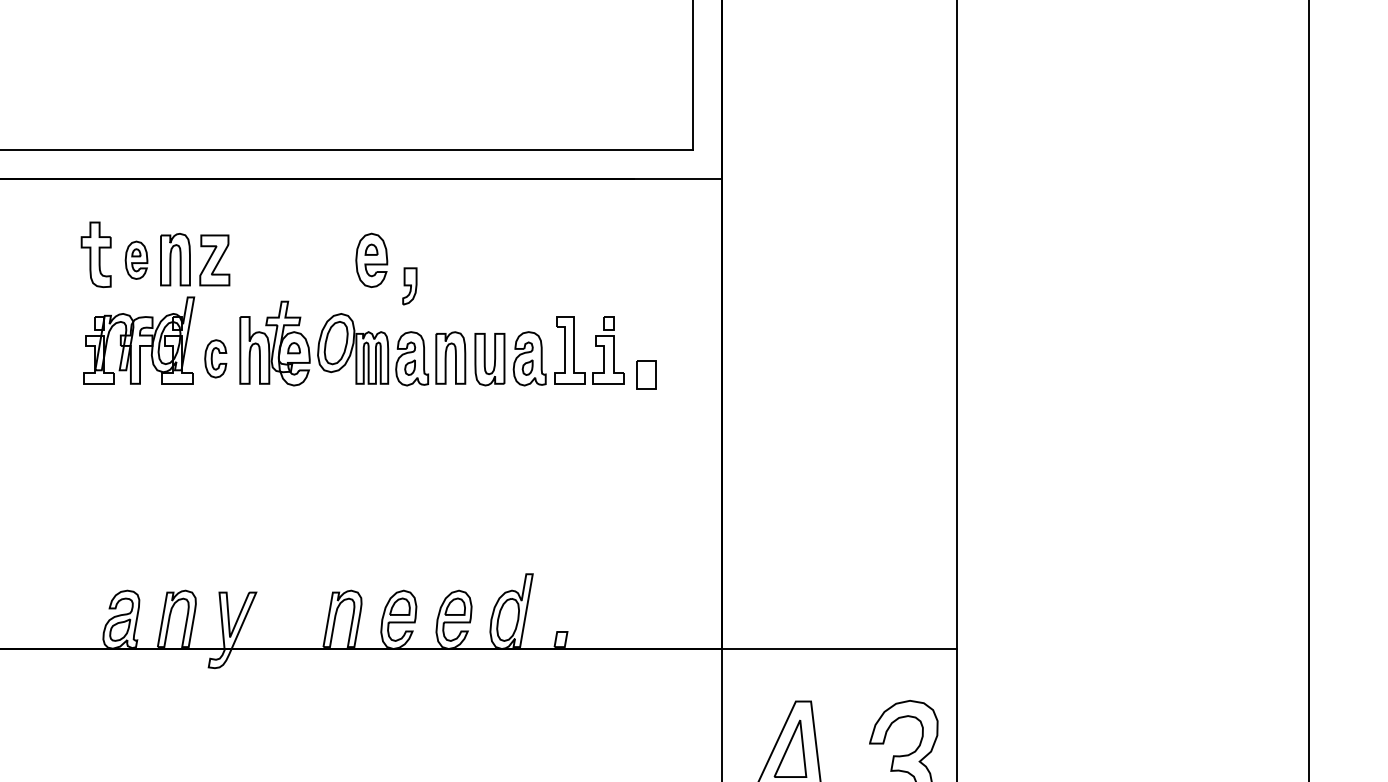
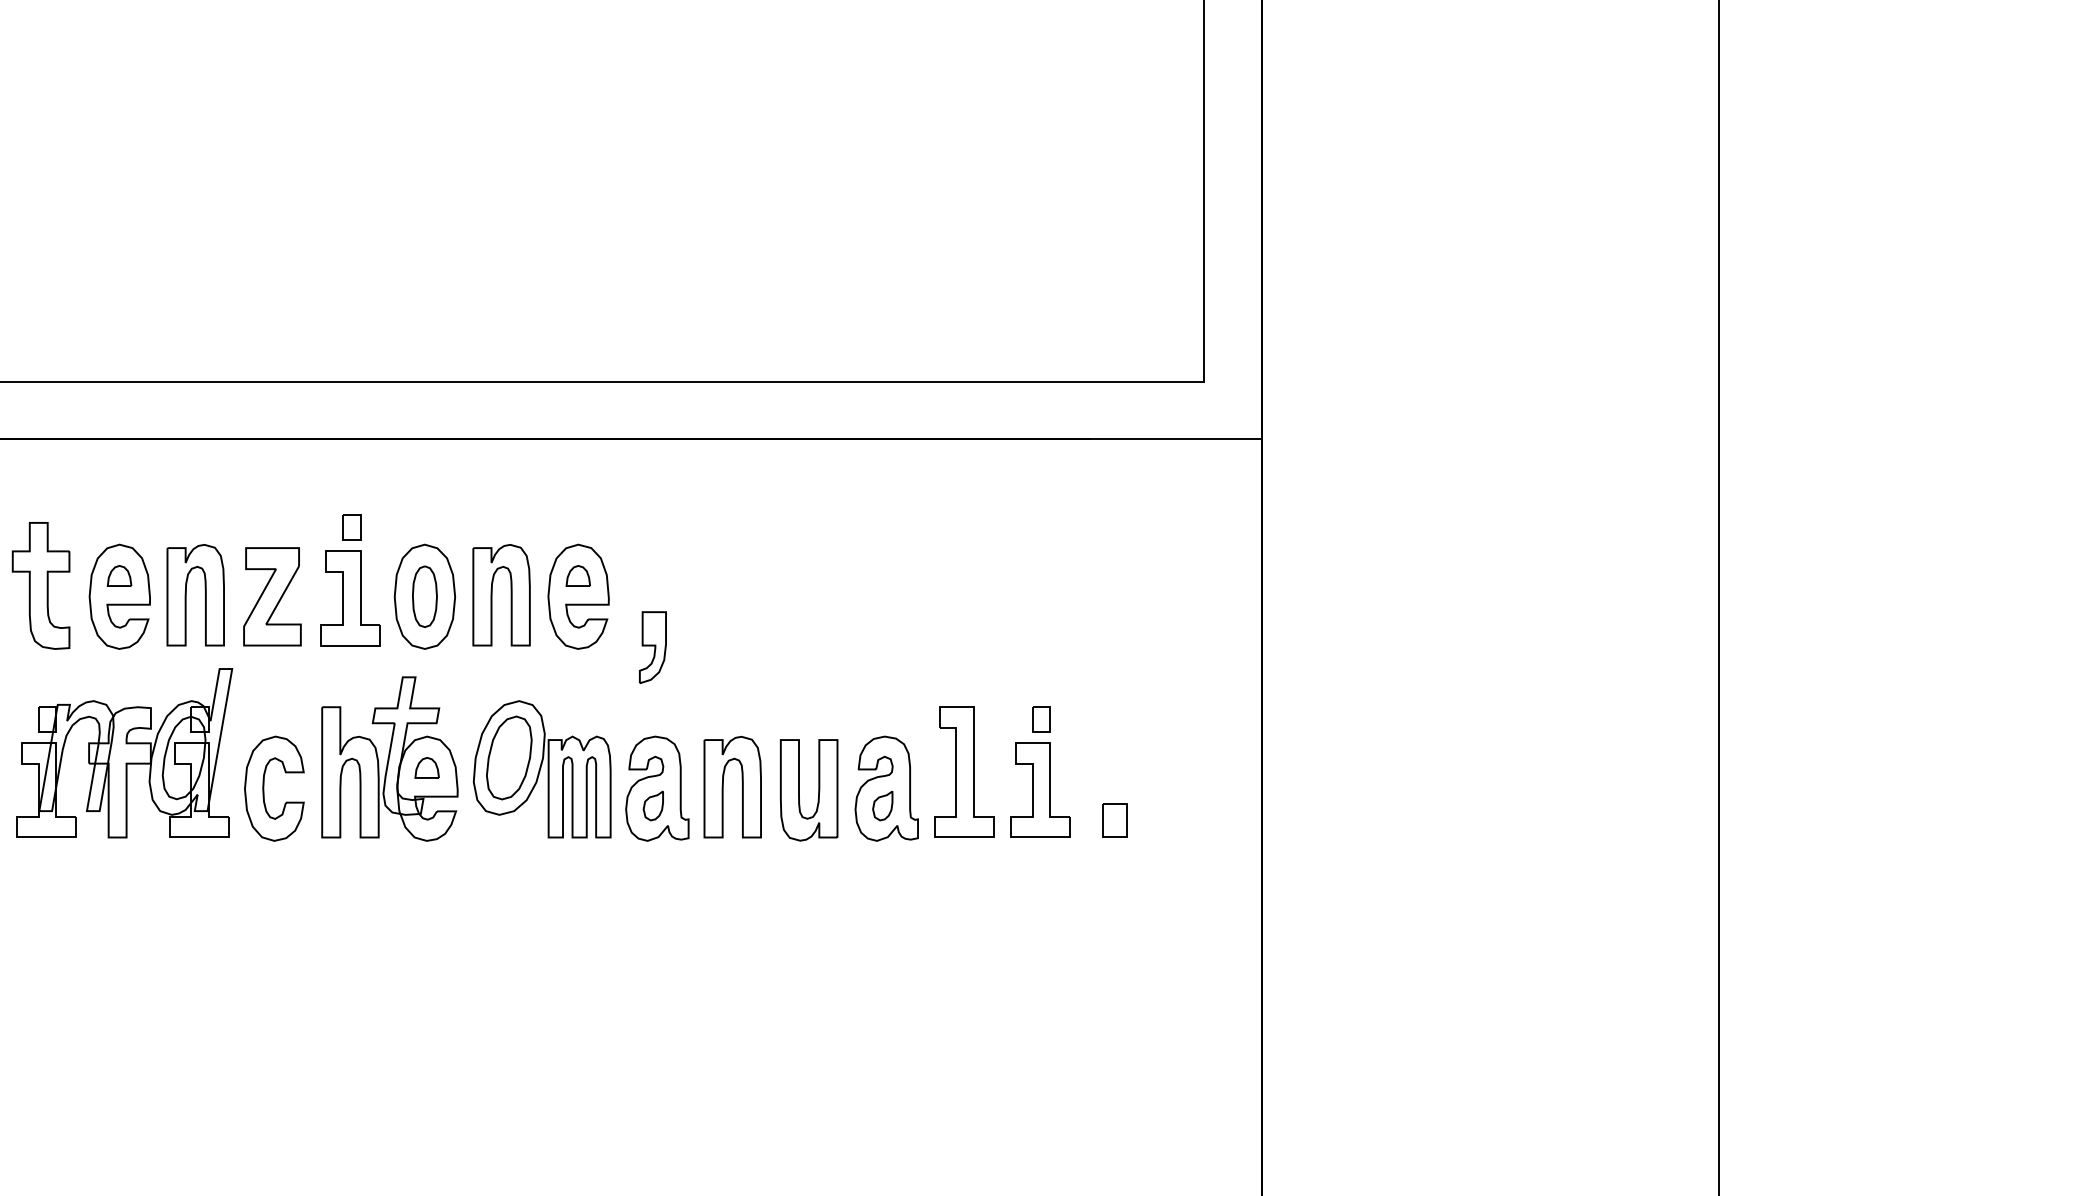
part: (293, 252) -> (425, 581), added
part: (136, 259) -> (119, 594), size x1.43
part: (215, 358) -> (273, 788), size x1.43
part: (646, 375) -> (1114, 821), size x0.62

